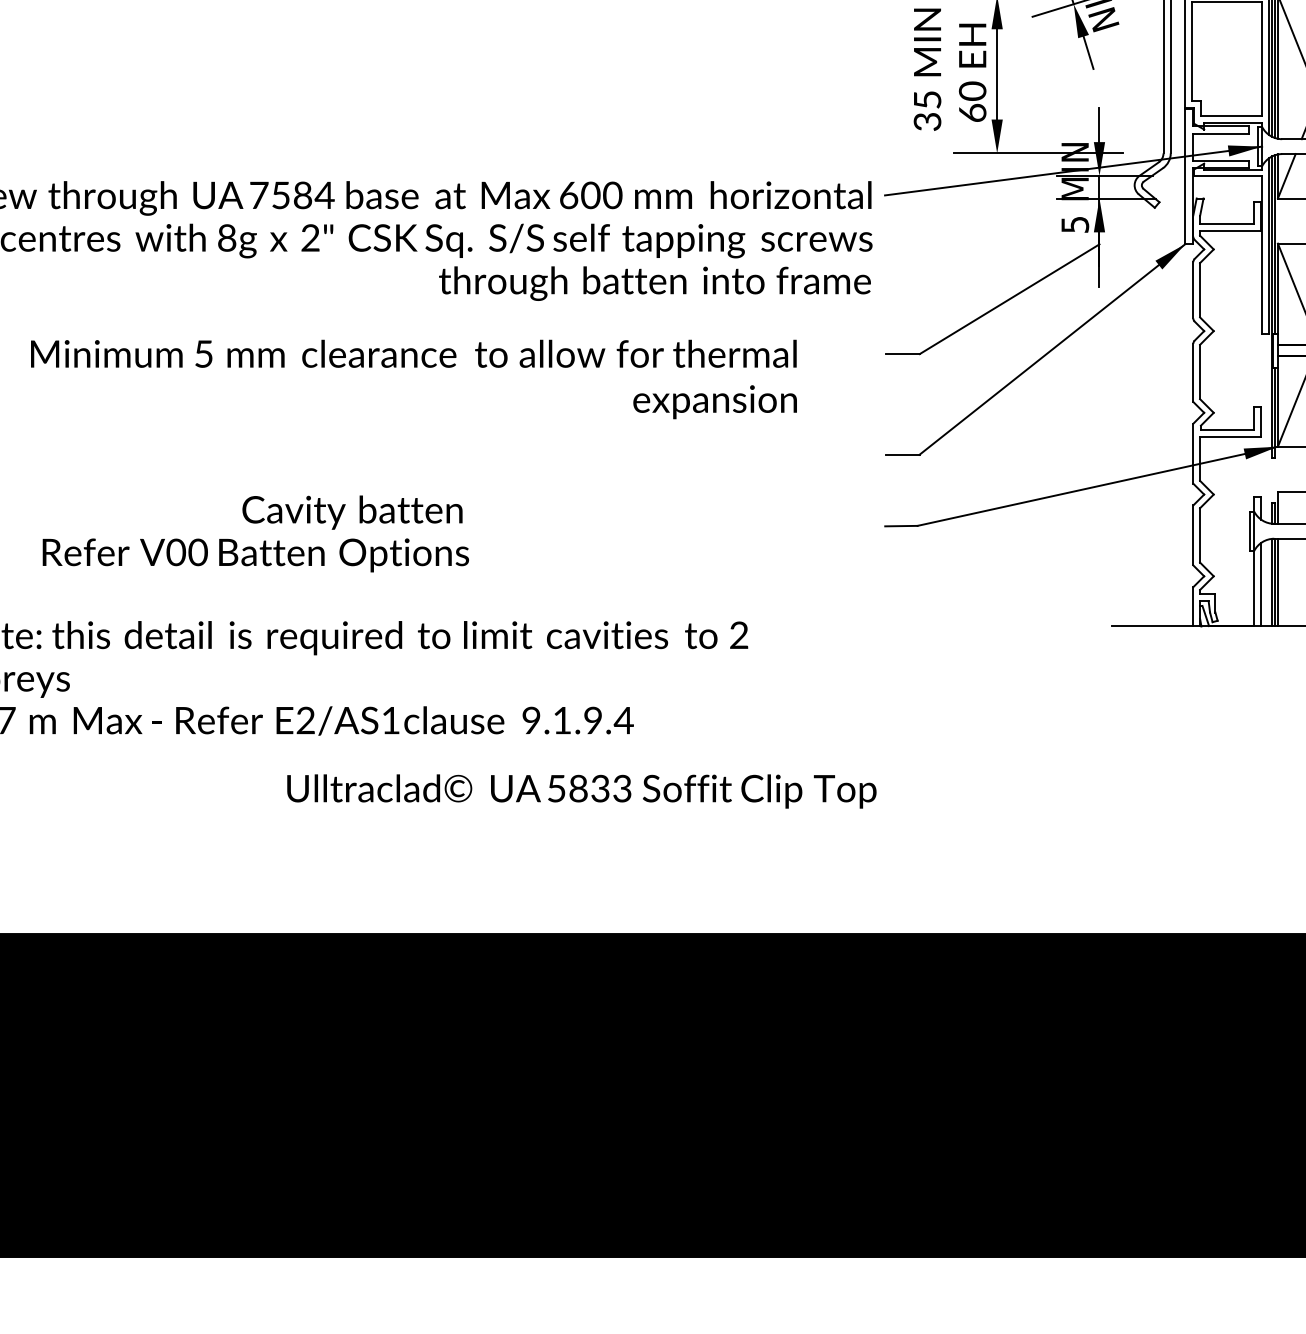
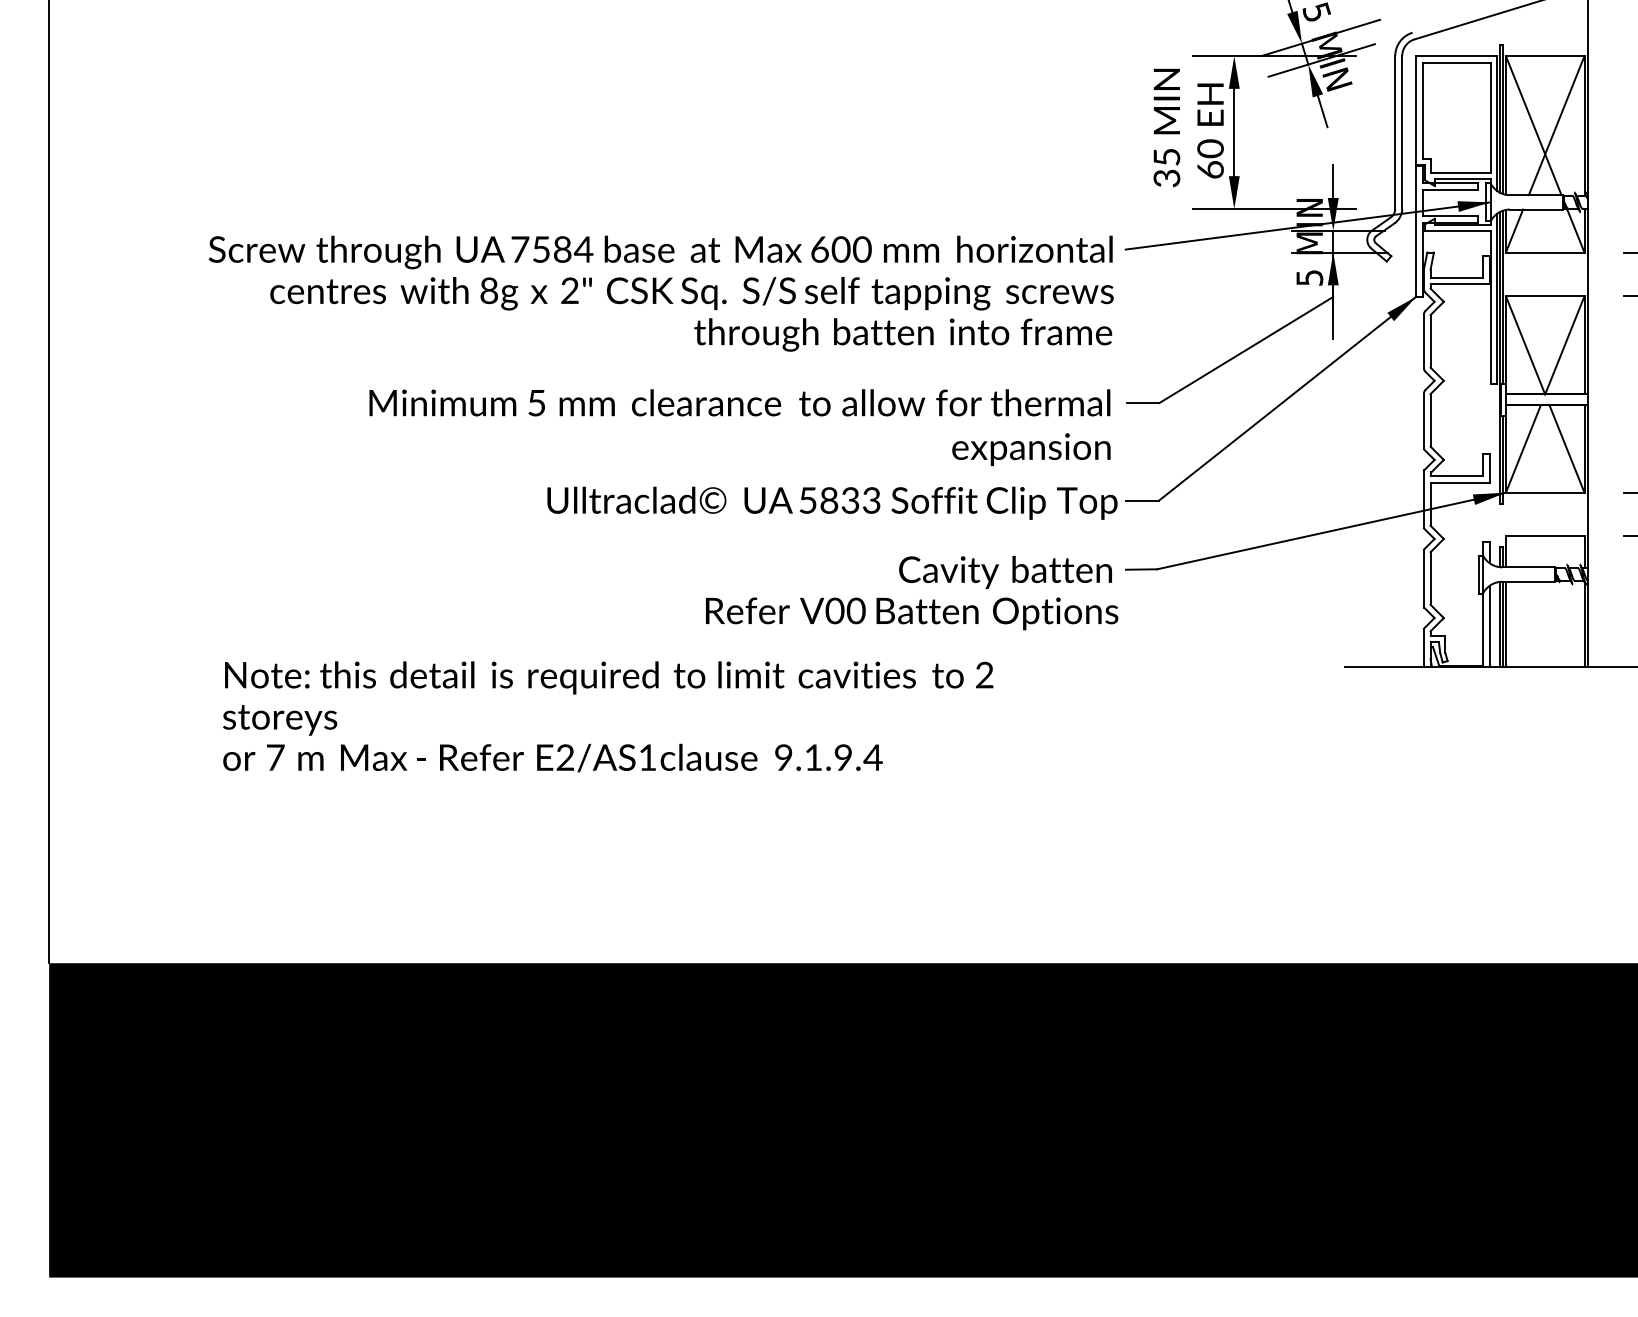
text: (413, 379) -> (739, 427), moved
text: (256, 534) -> (912, 593), moved
text: (581, 790) -> (832, 502), moved

